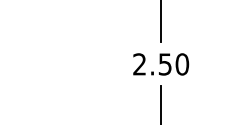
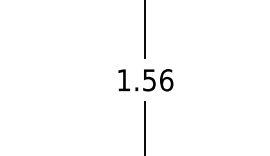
text: (161, 64) -> (145, 80), 2.50 -> 1.56

